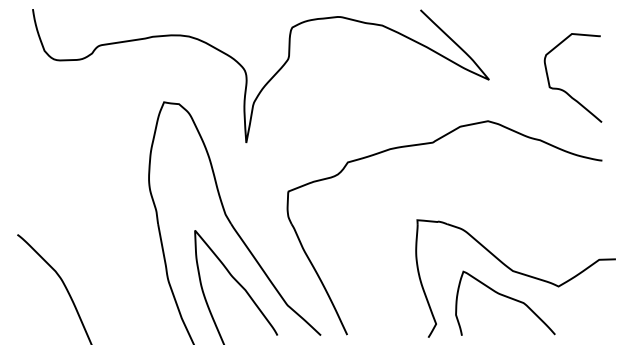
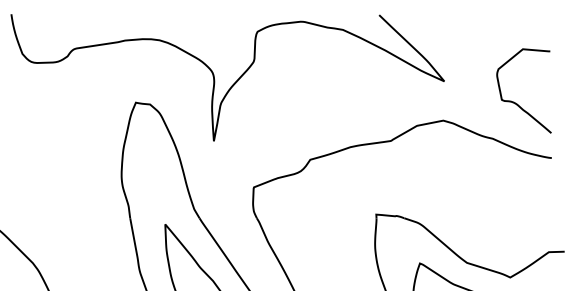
curve: (565, 90) -> (516, 102), moved

